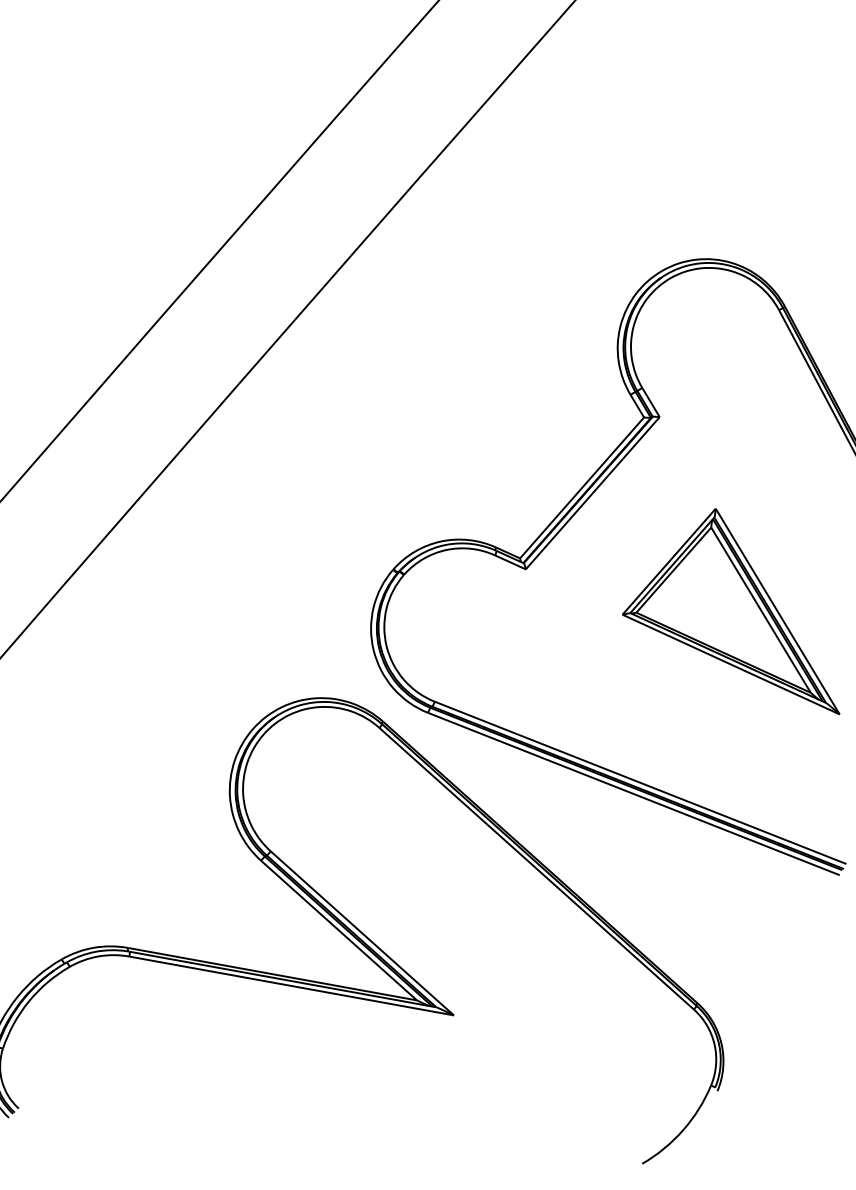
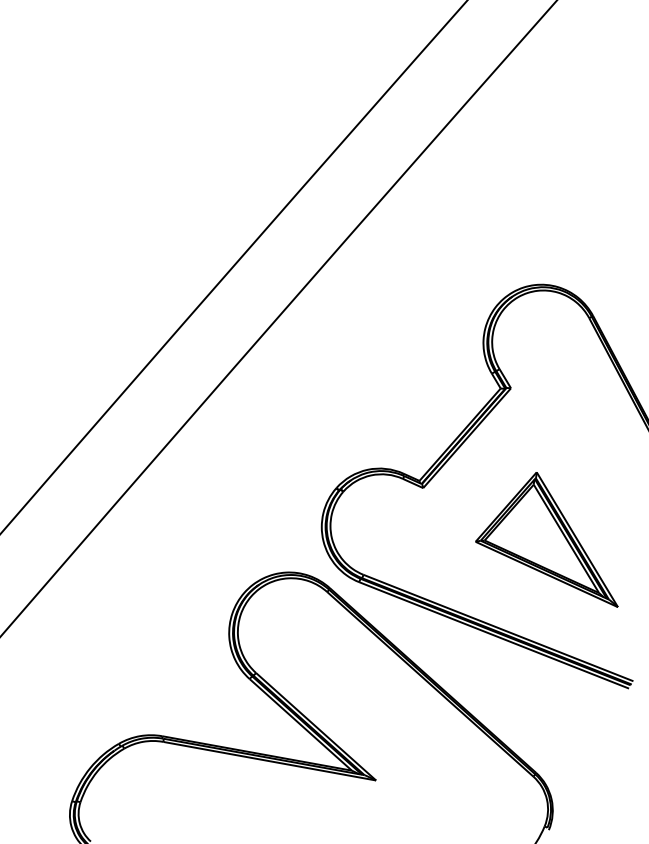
part: (730, 611) -> (546, 539), moved

